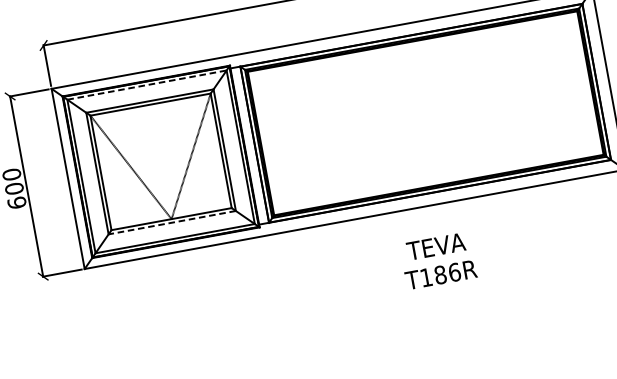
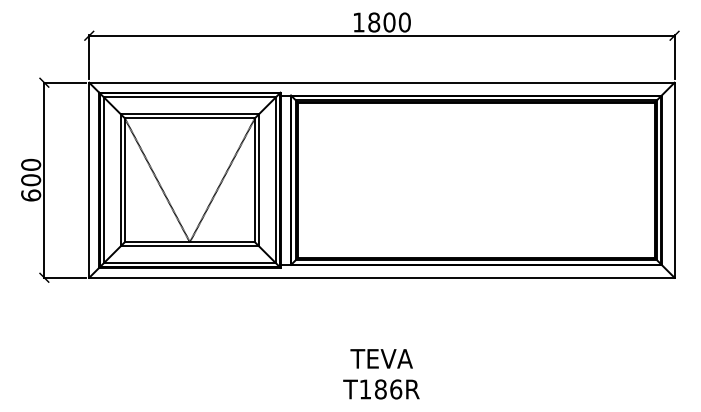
line: (147, 85) -> (190, 97), dashed -> solid
line: (171, 223) -> (189, 246), dashed -> solid
text: (438, 261) -> (381, 374), moved

